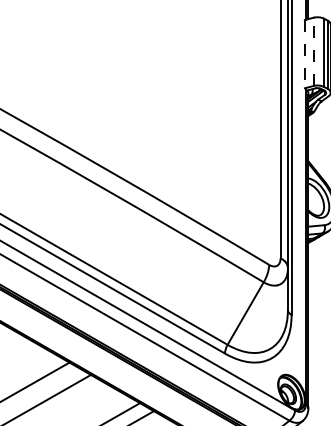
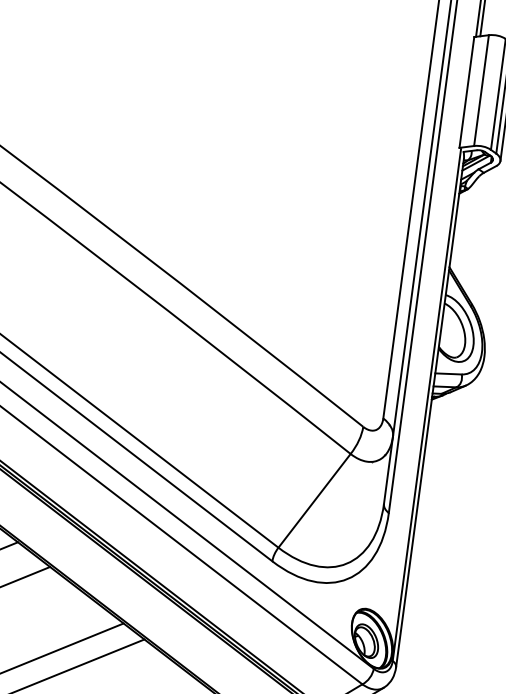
line: (313, 51) -> (481, 89), dashed -> solid
line: (304, 54) -> (466, 92), dashed -> solid

